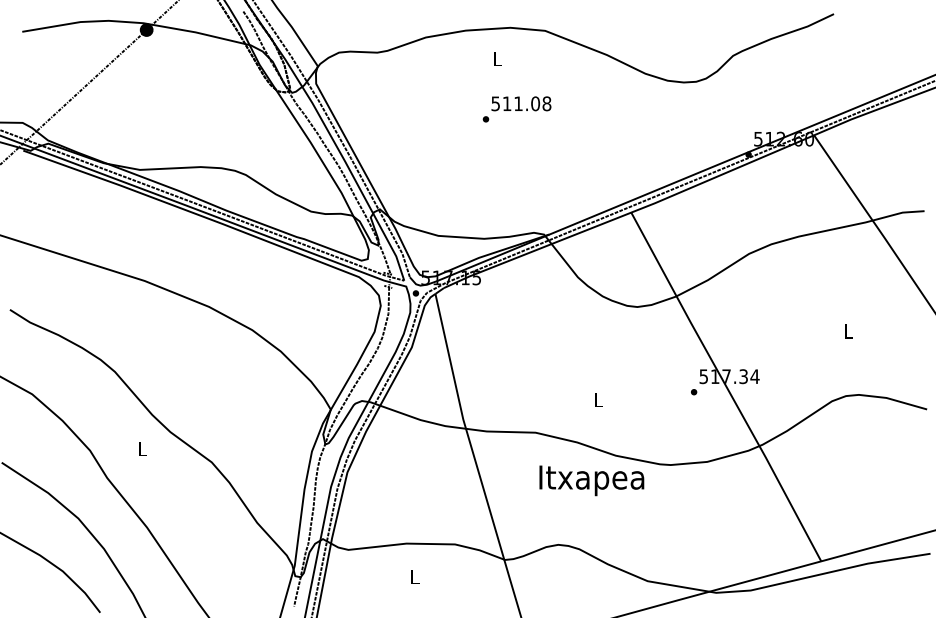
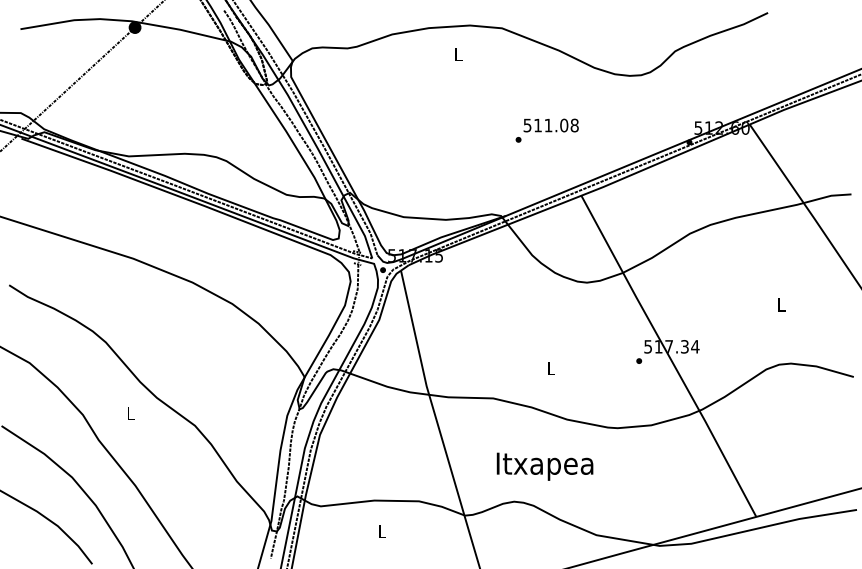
text: (516, 109) -> (546, 130), moved
text: (591, 480) -> (544, 466), moved

